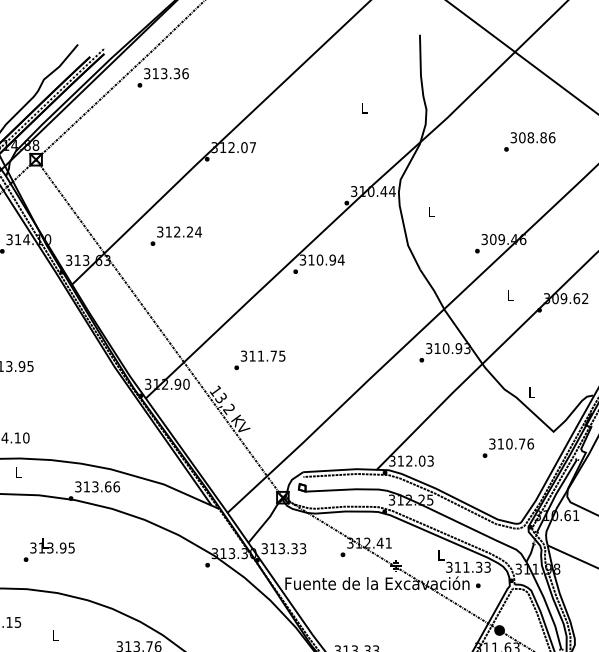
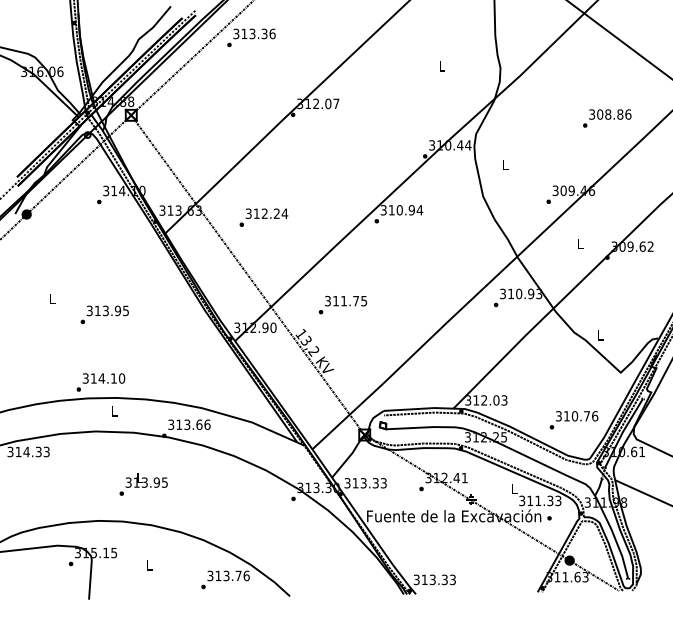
text: (530, 141) -> (607, 118), moved
text: (175, 236) -> (263, 217), moved
text: (507, 448) -> (573, 420), moved

